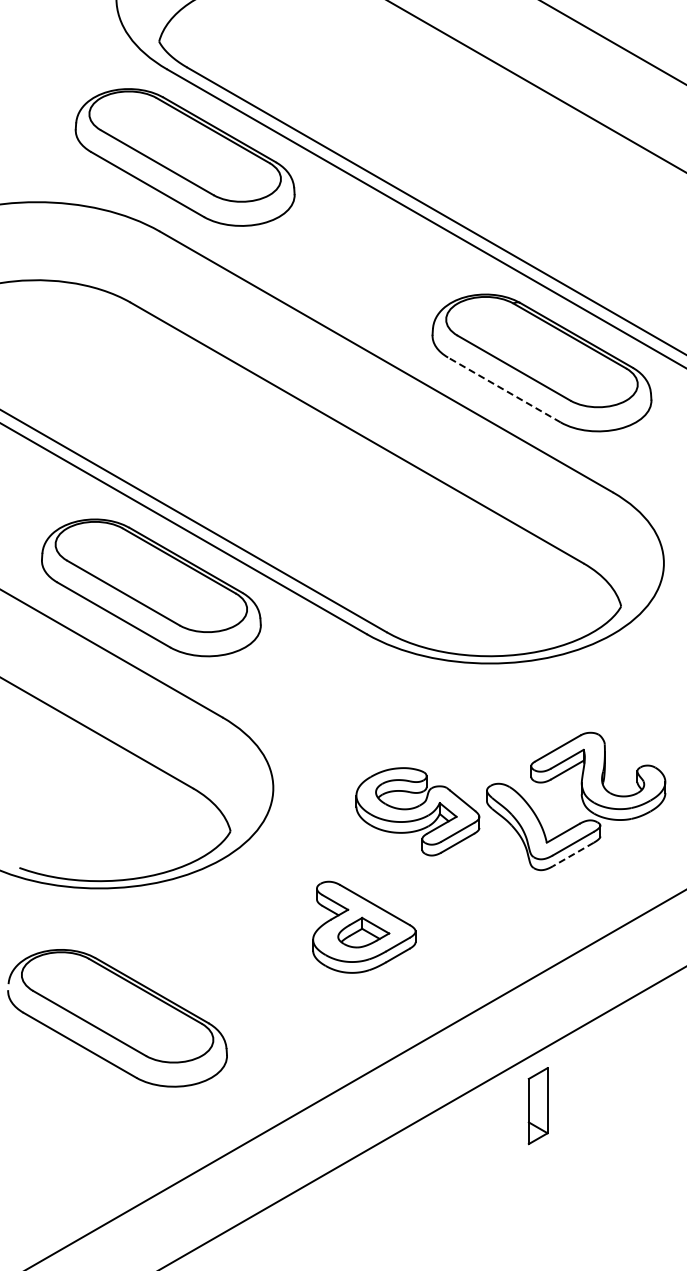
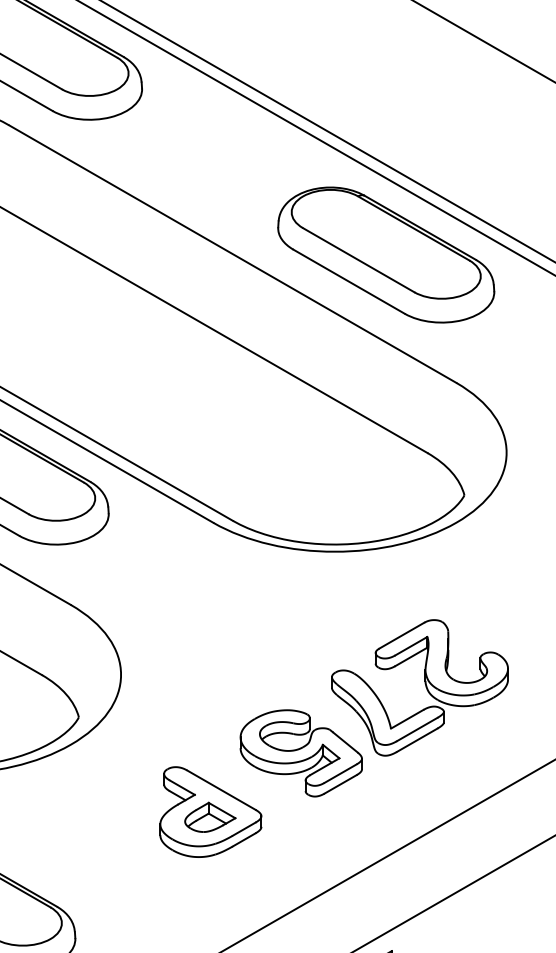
line: (504, 389) -> (349, 281), dashed -> solid
part: (417, 811) -> (300, 753), moved
line: (573, 854) -> (417, 740), dashed -> solid

